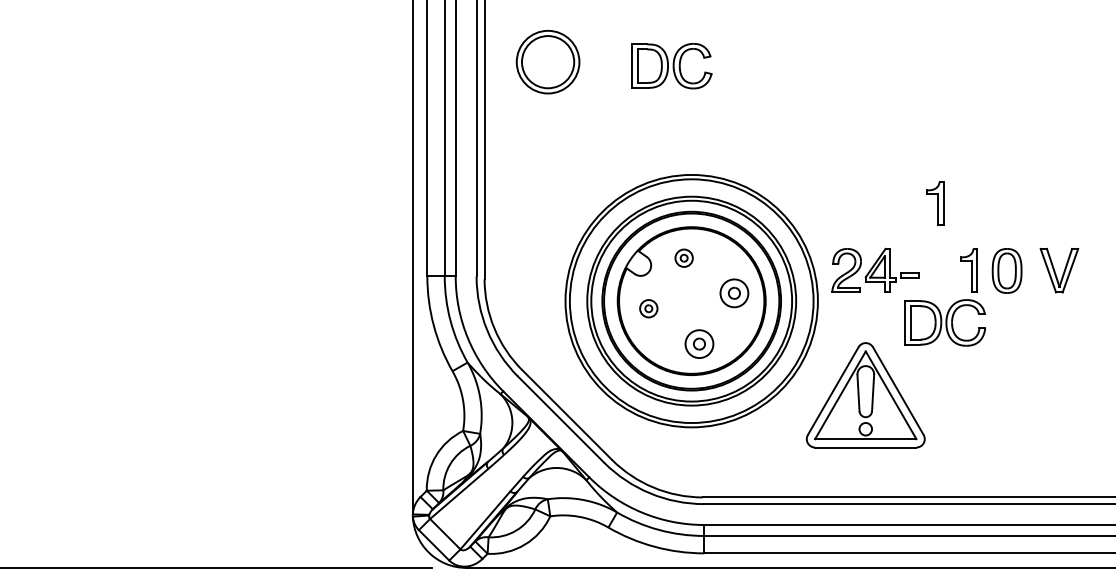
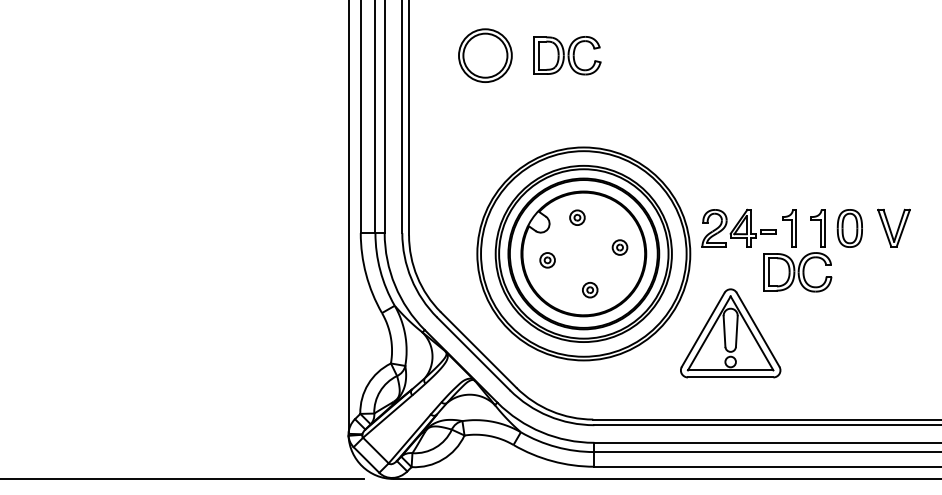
part: (547, 62) -> (484, 55), moved
part: (935, 203) -> (789, 228), moved
part: (734, 293) -> (619, 247), size x0.62
part: (698, 343) -> (589, 289), size x0.62

